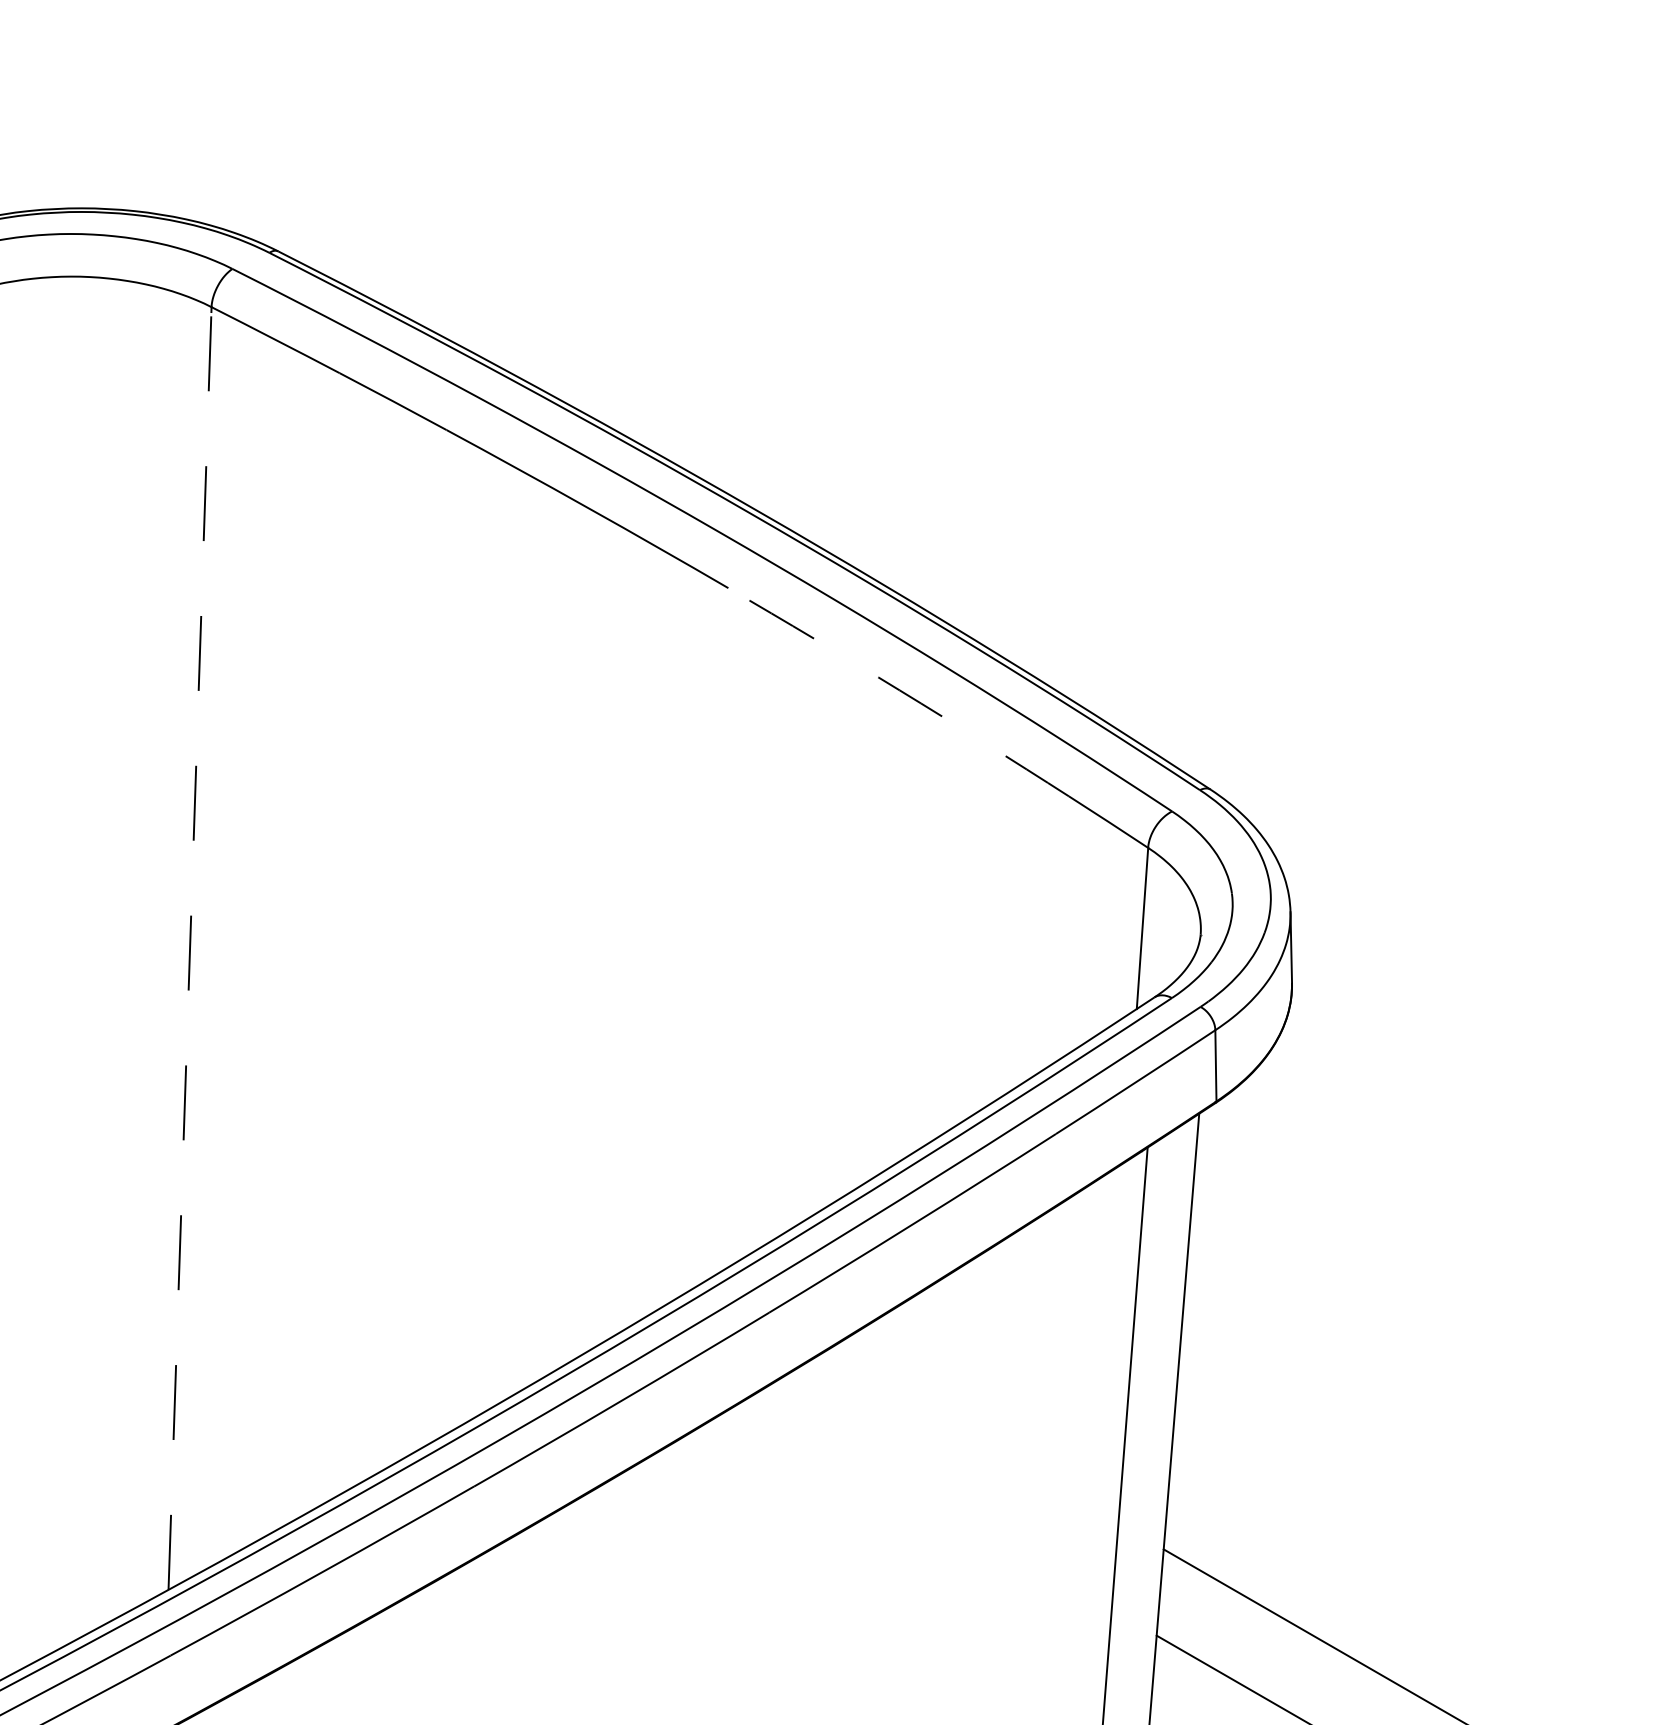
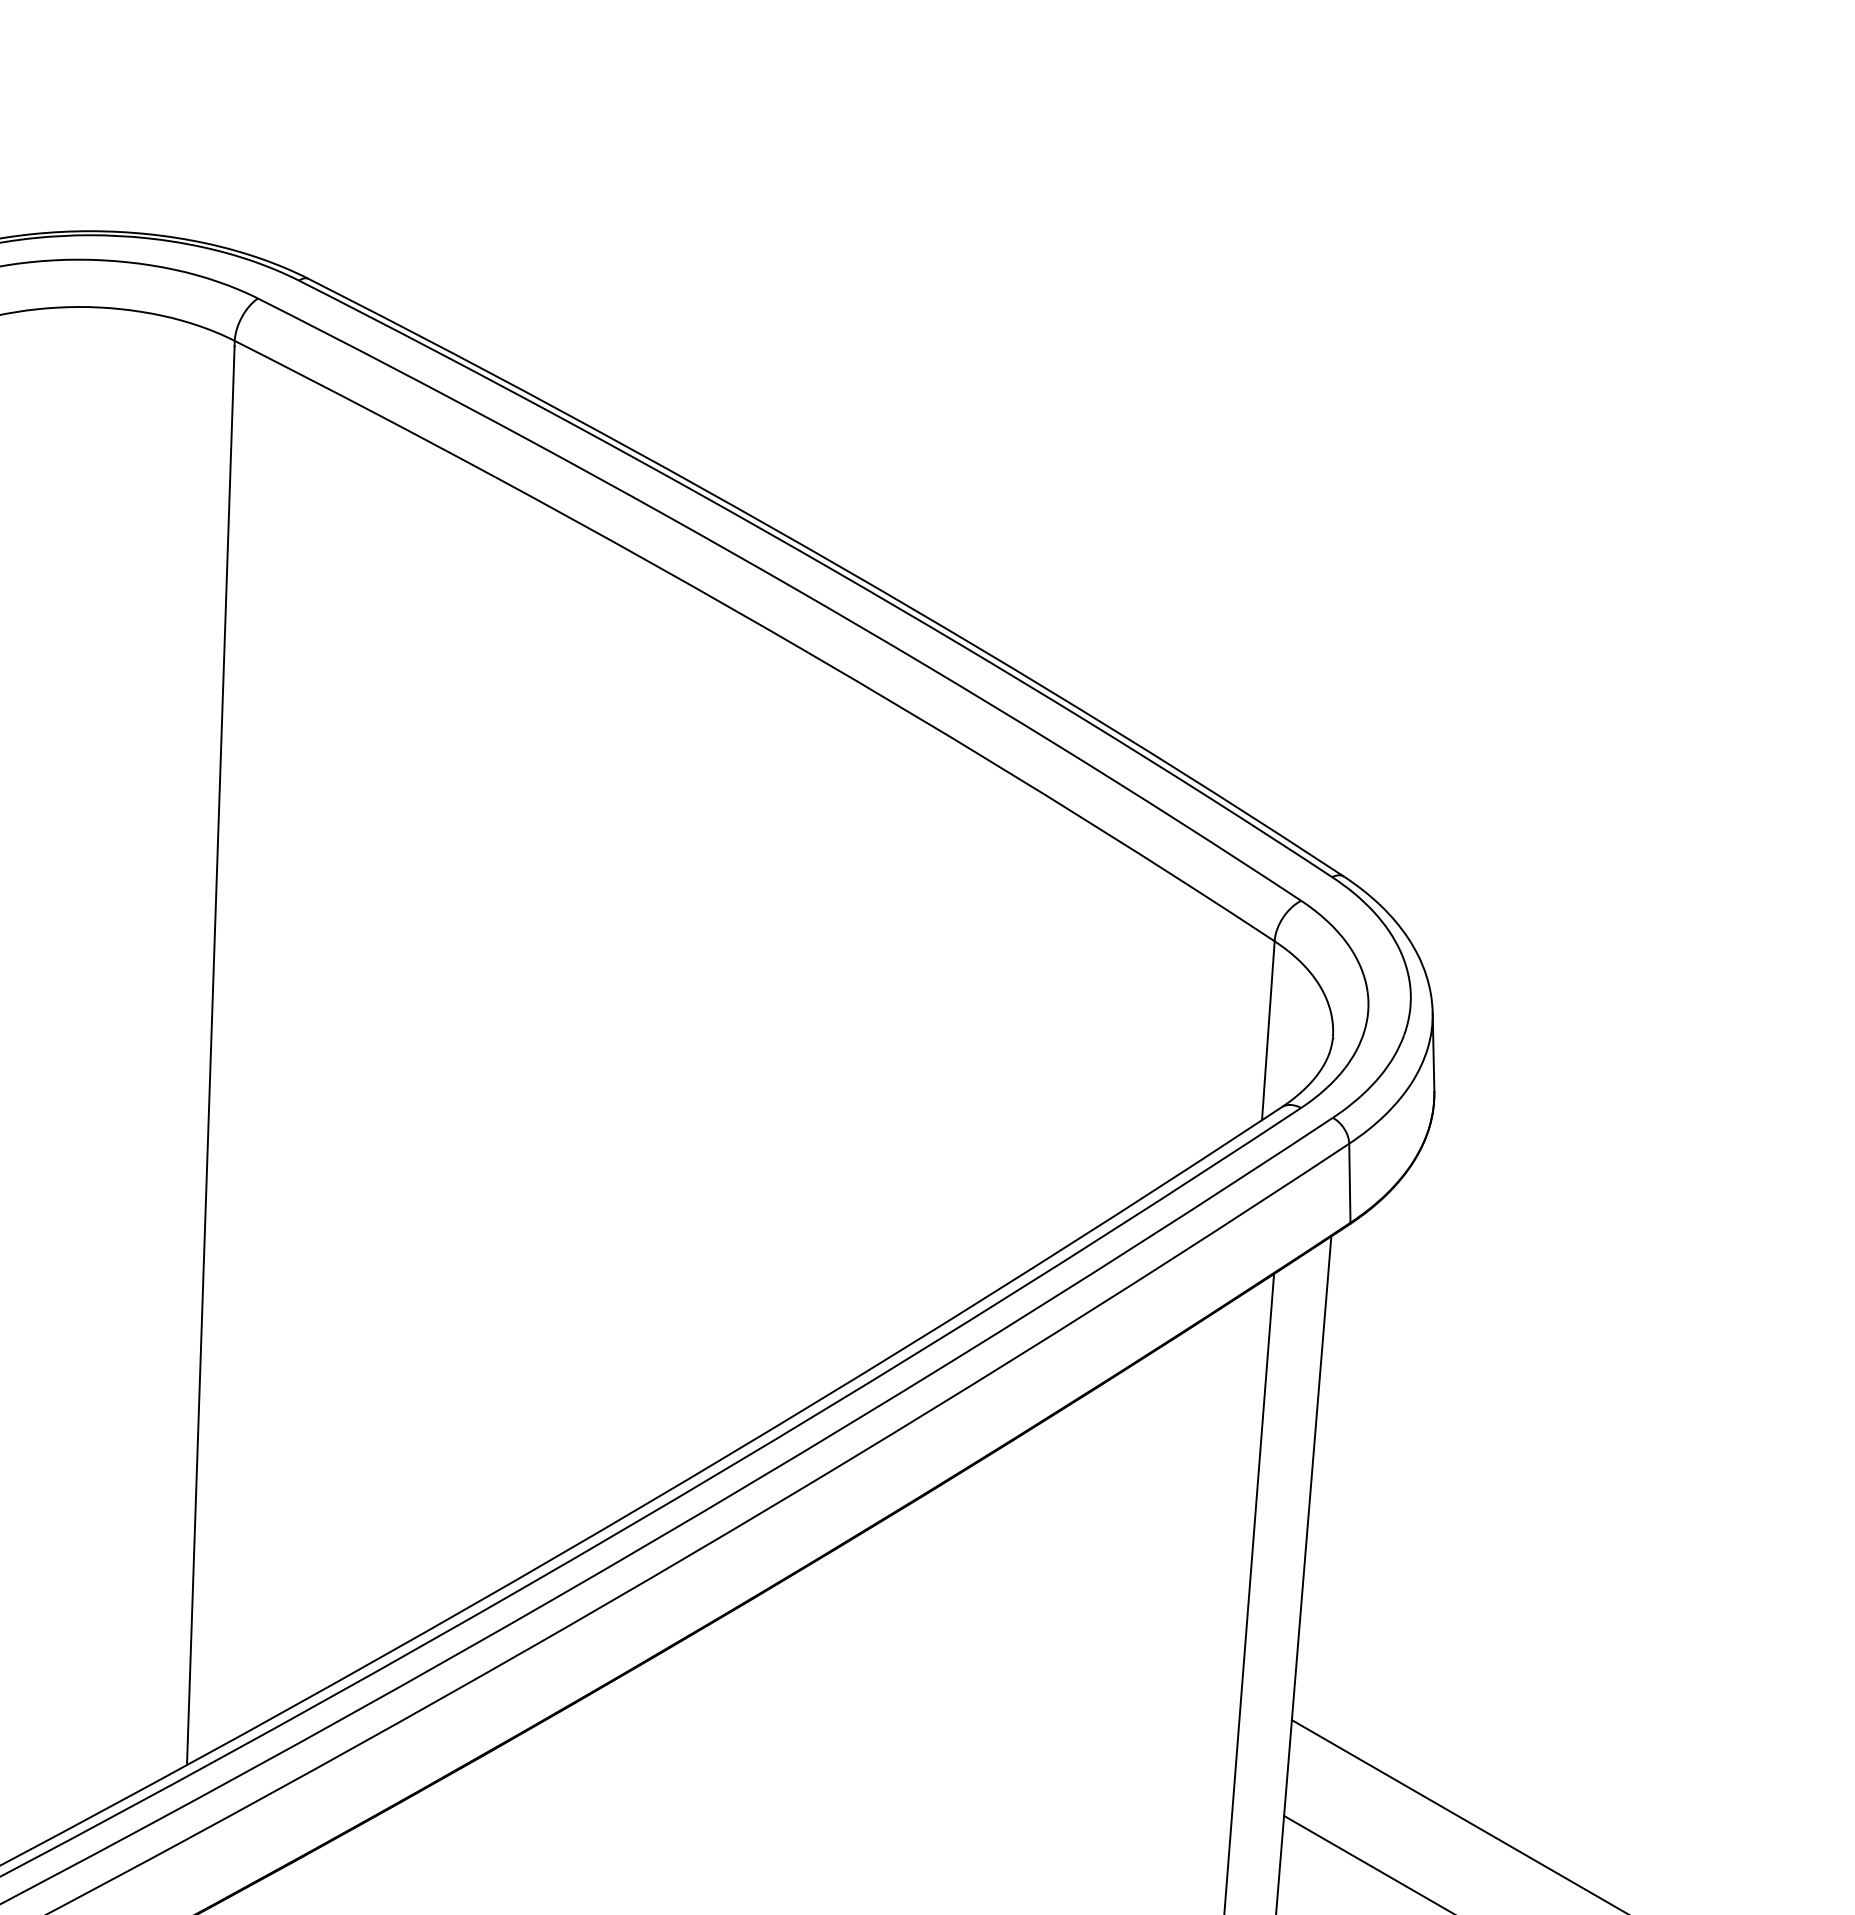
arc: (899, 690) -> (998, 766), dashed -> solid
line: (189, 950) -> (210, 1055), dashed -> solid

